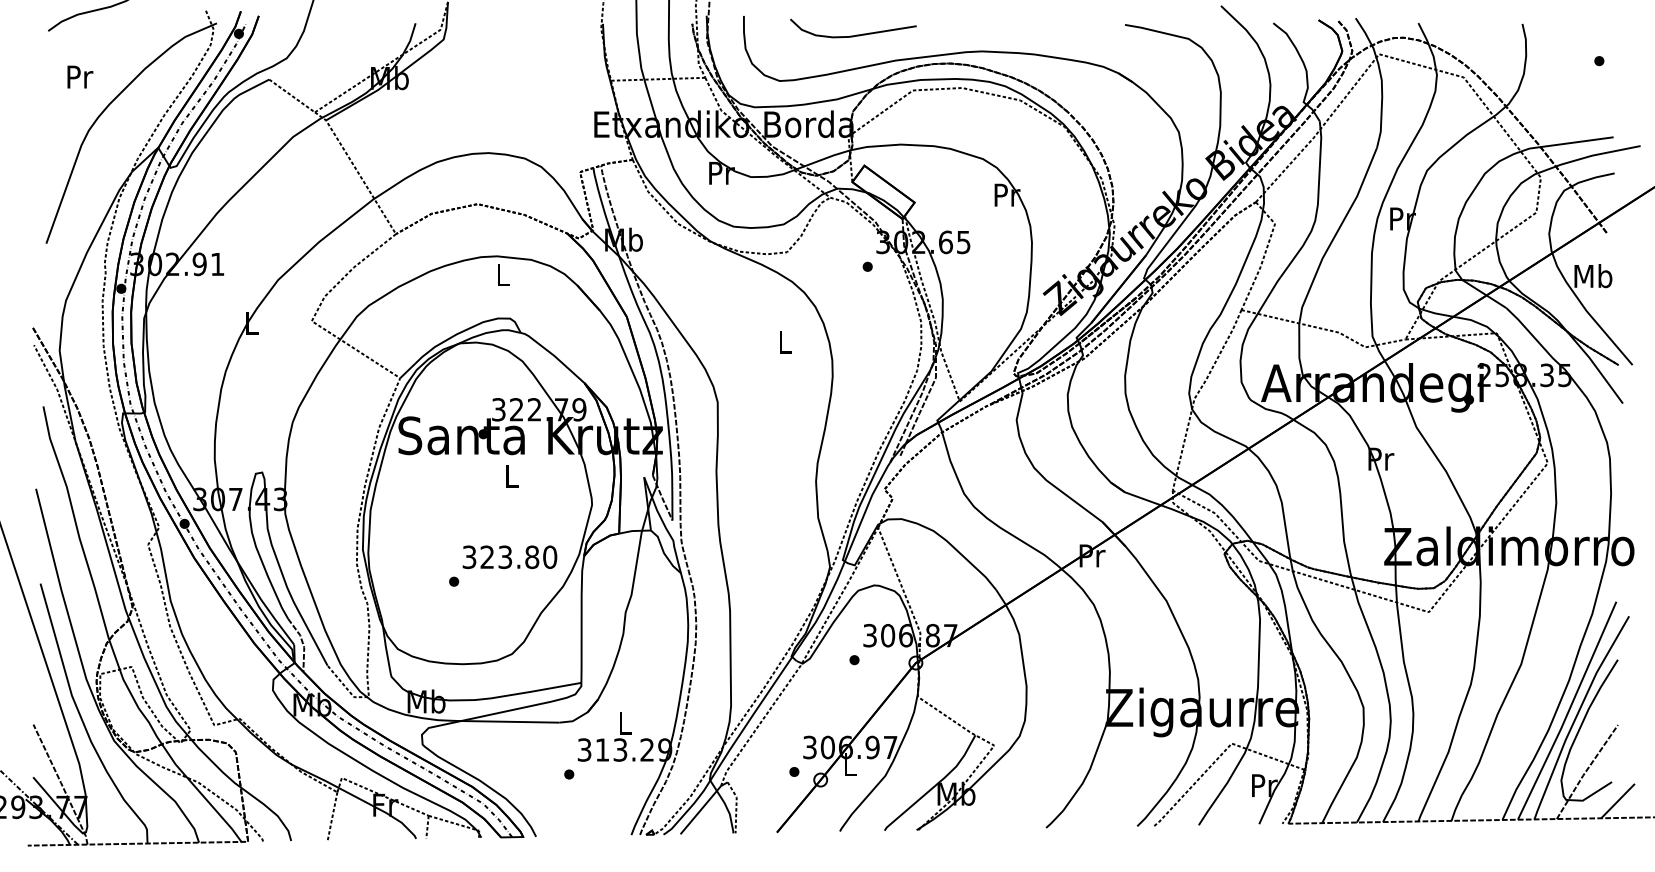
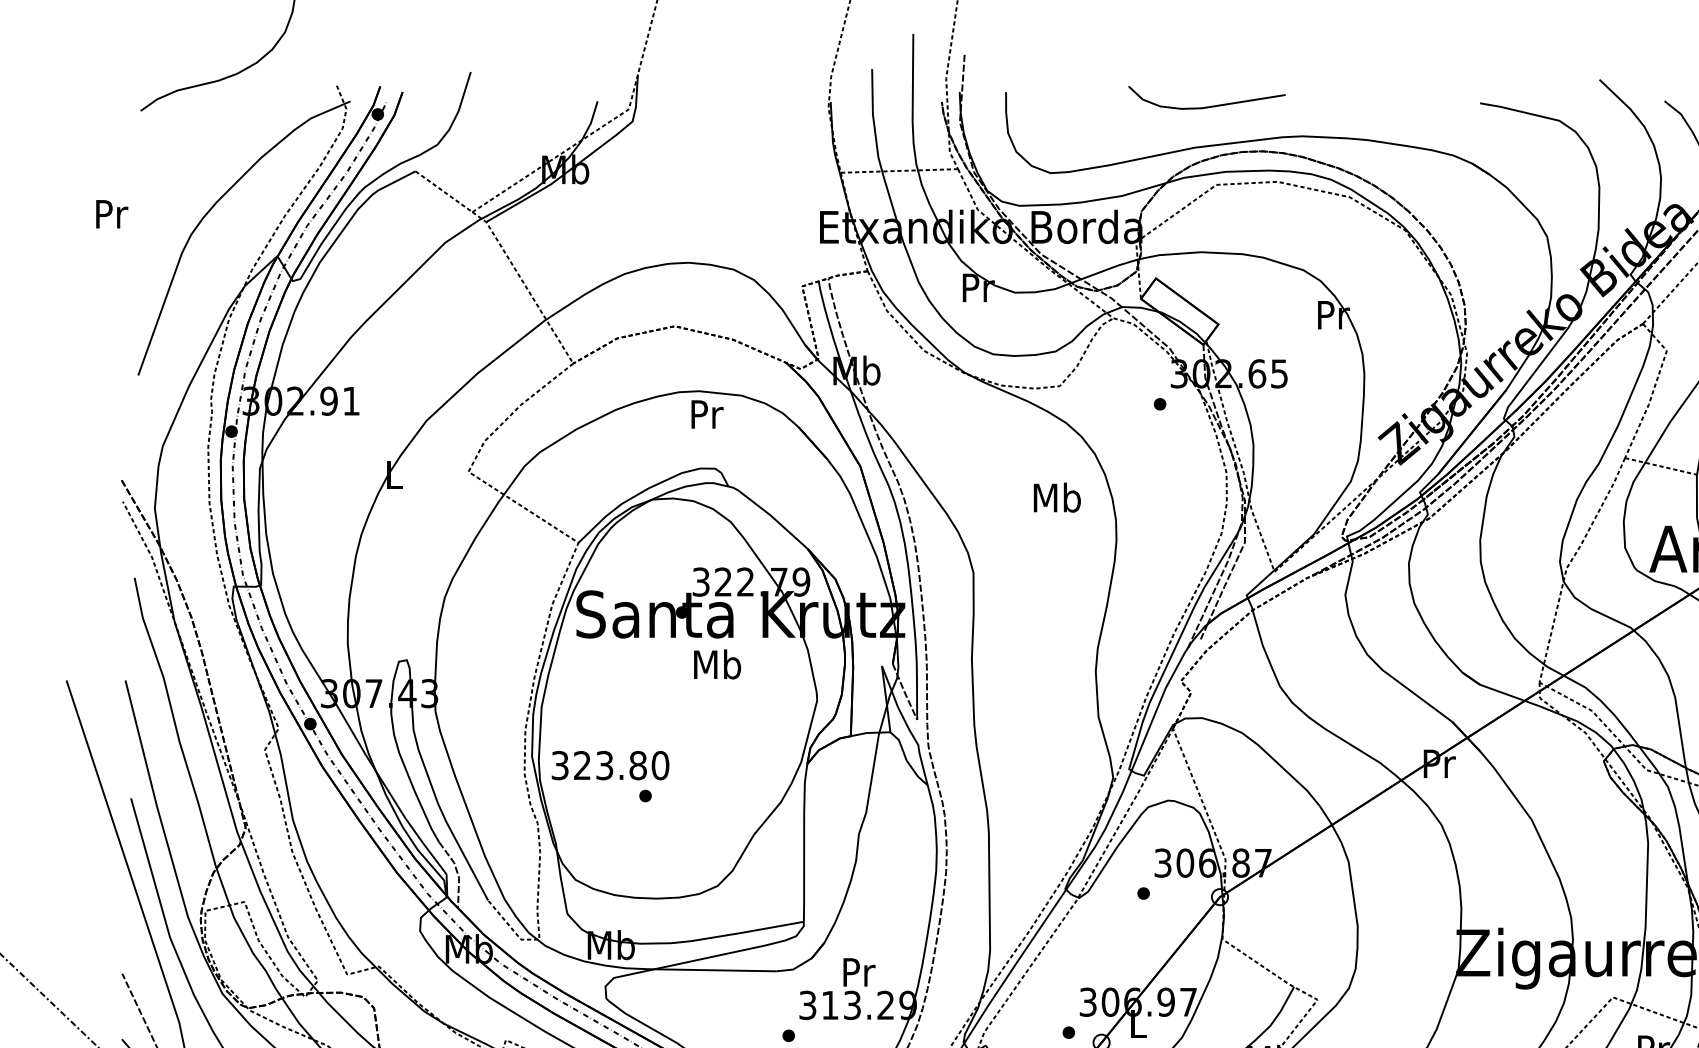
curve: (856, 34) -> (1210, 105), moved
text: (80, 76) -> (112, 213), moved
text: (503, 274) -> (706, 413), L -> Pr
text: (785, 341) -> (1057, 497), L -> Mb
text: (511, 475) -> (716, 663), L -> Mb
text: (509, 557) -> (609, 765), moved
text: (625, 723) -> (858, 972), L -> Pr

